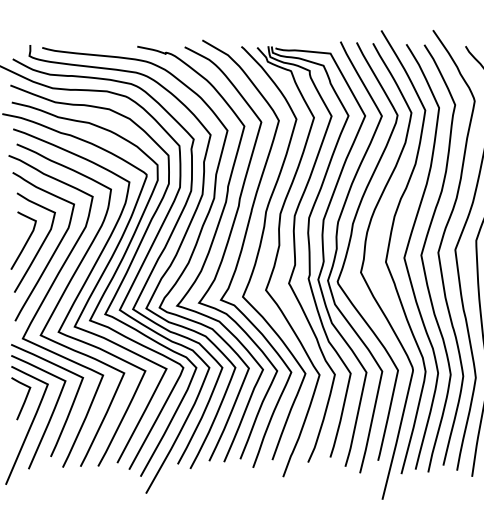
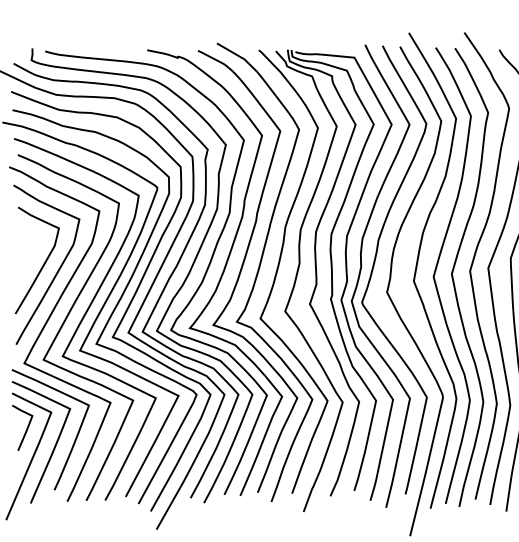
curve: (25, 242) -> (27, 260), removed

